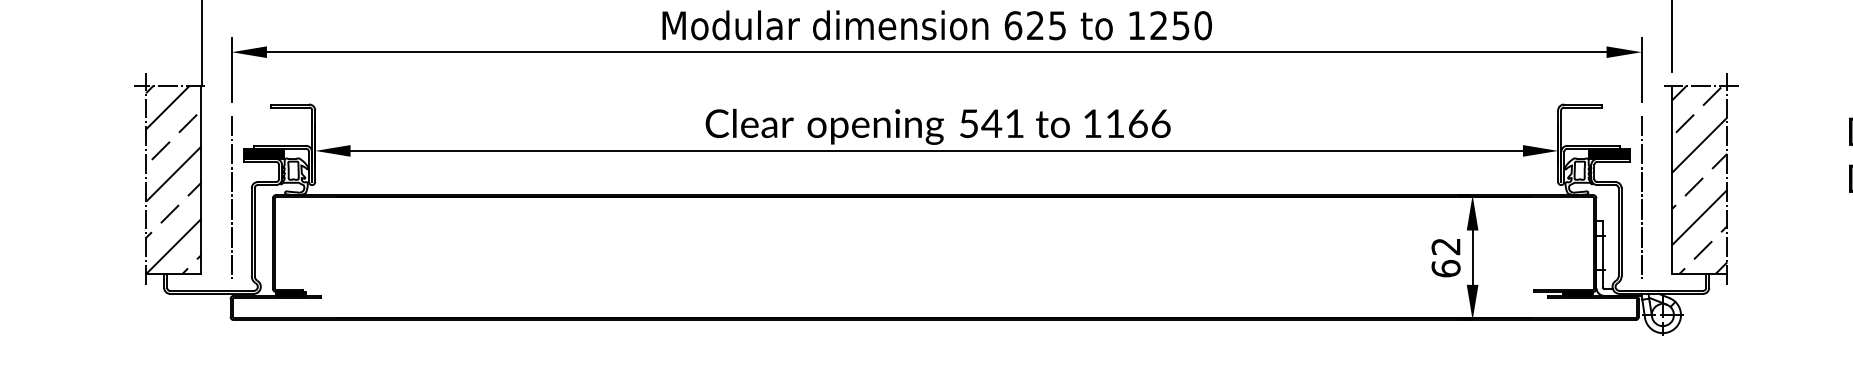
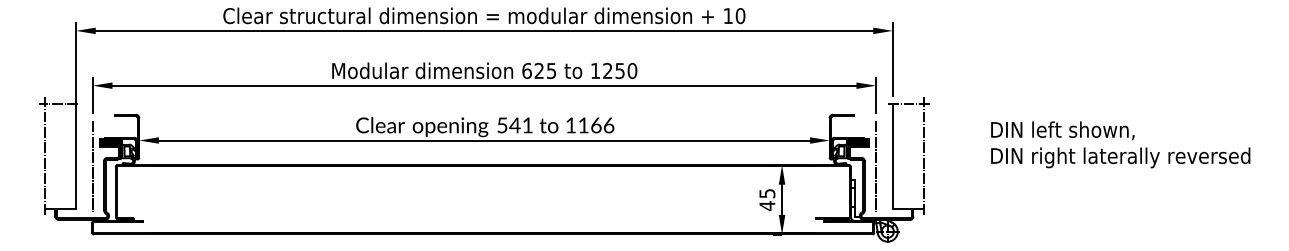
hatch: (173, 179) -> (60, 156), removed
hatch: (1698, 179) -> (907, 156), removed
text: (1446, 258) -> (767, 200), 62 -> 45

